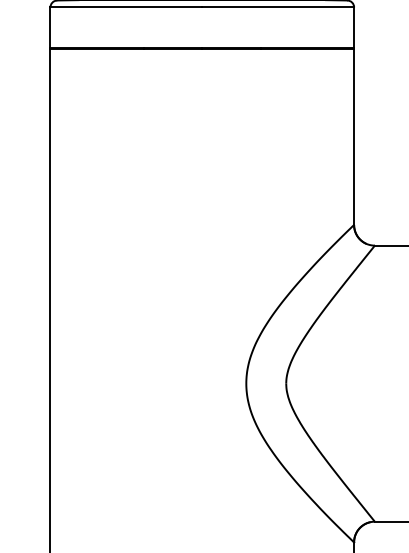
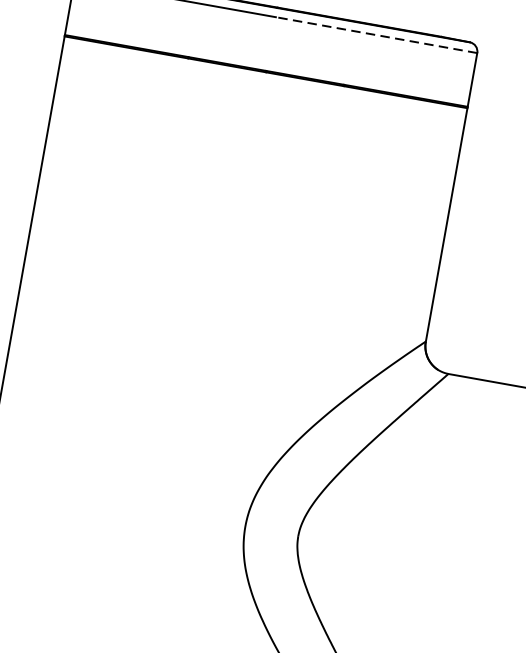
line: (278, 7) -> (376, 35), solid -> dashed

